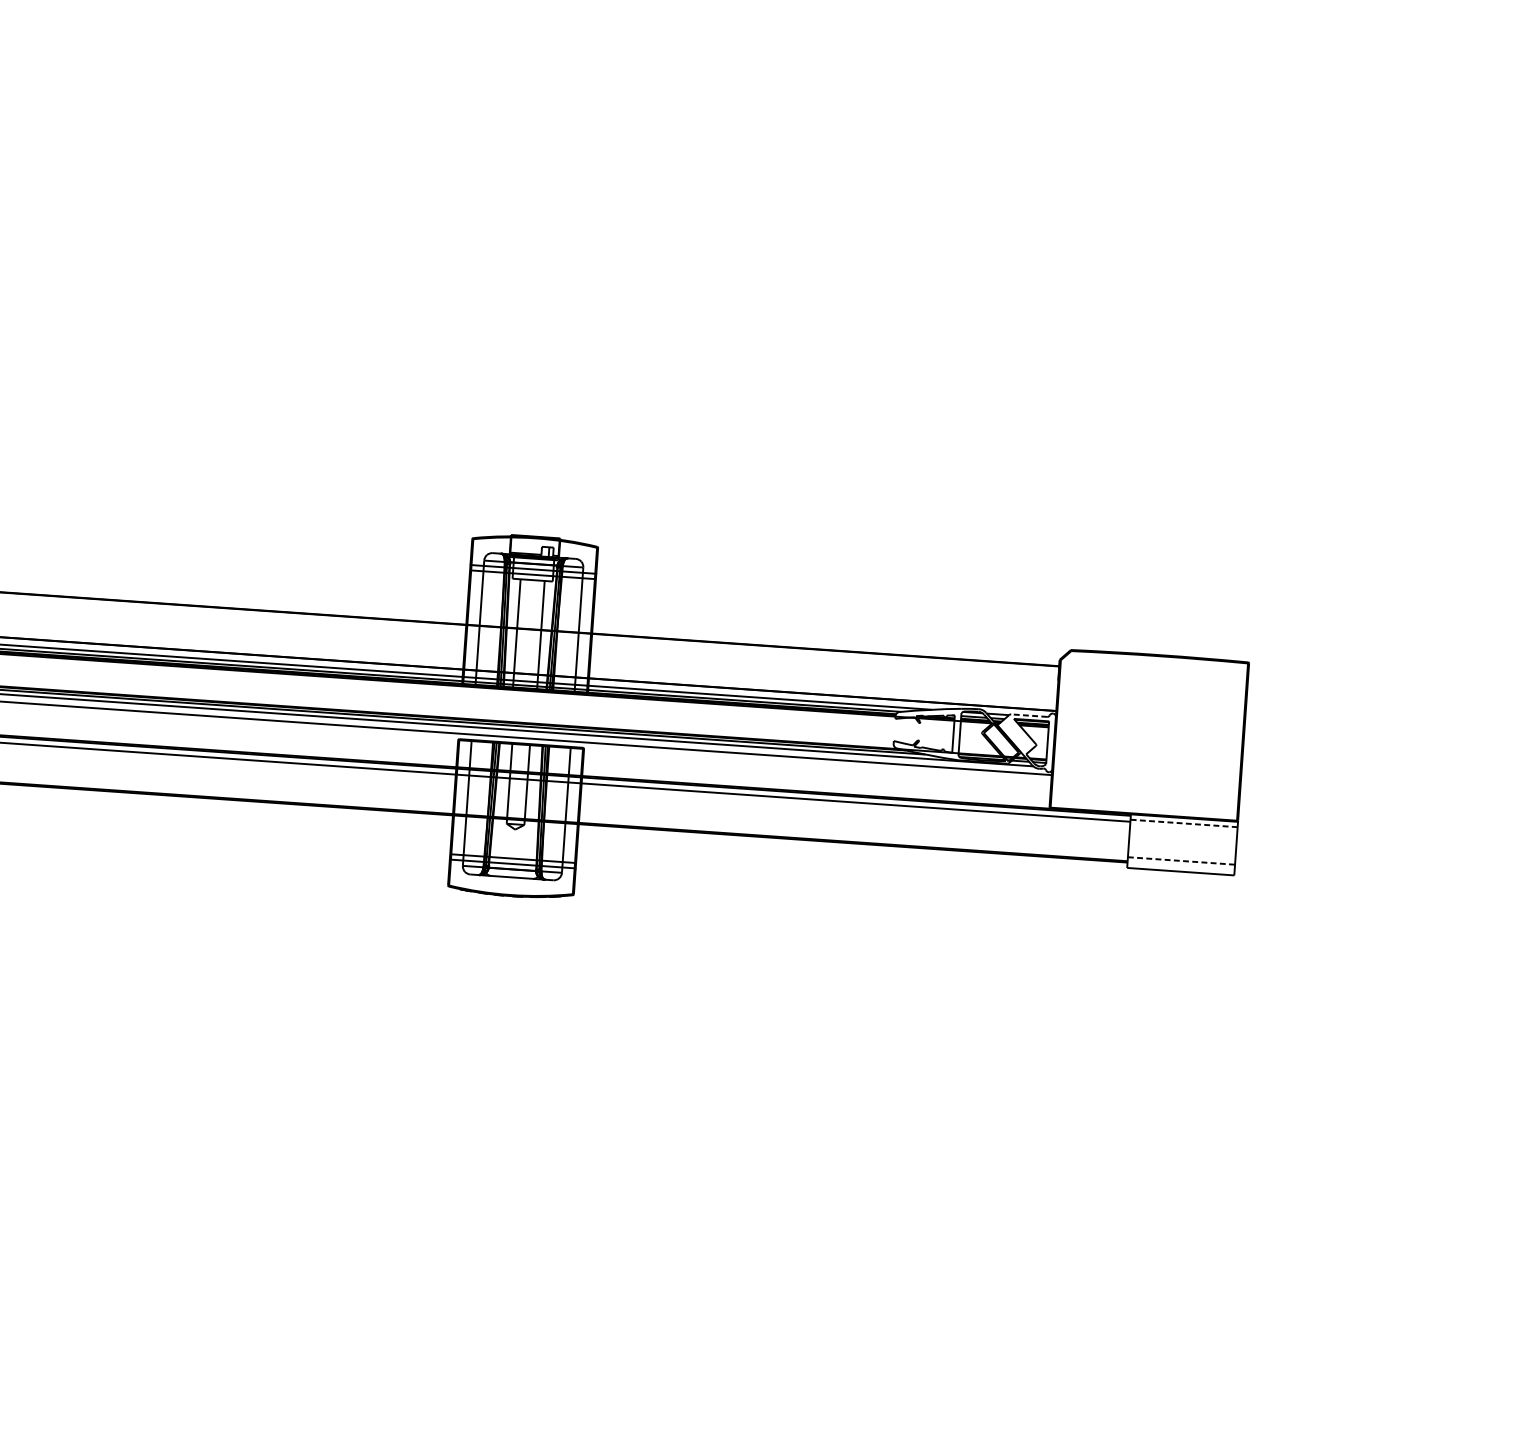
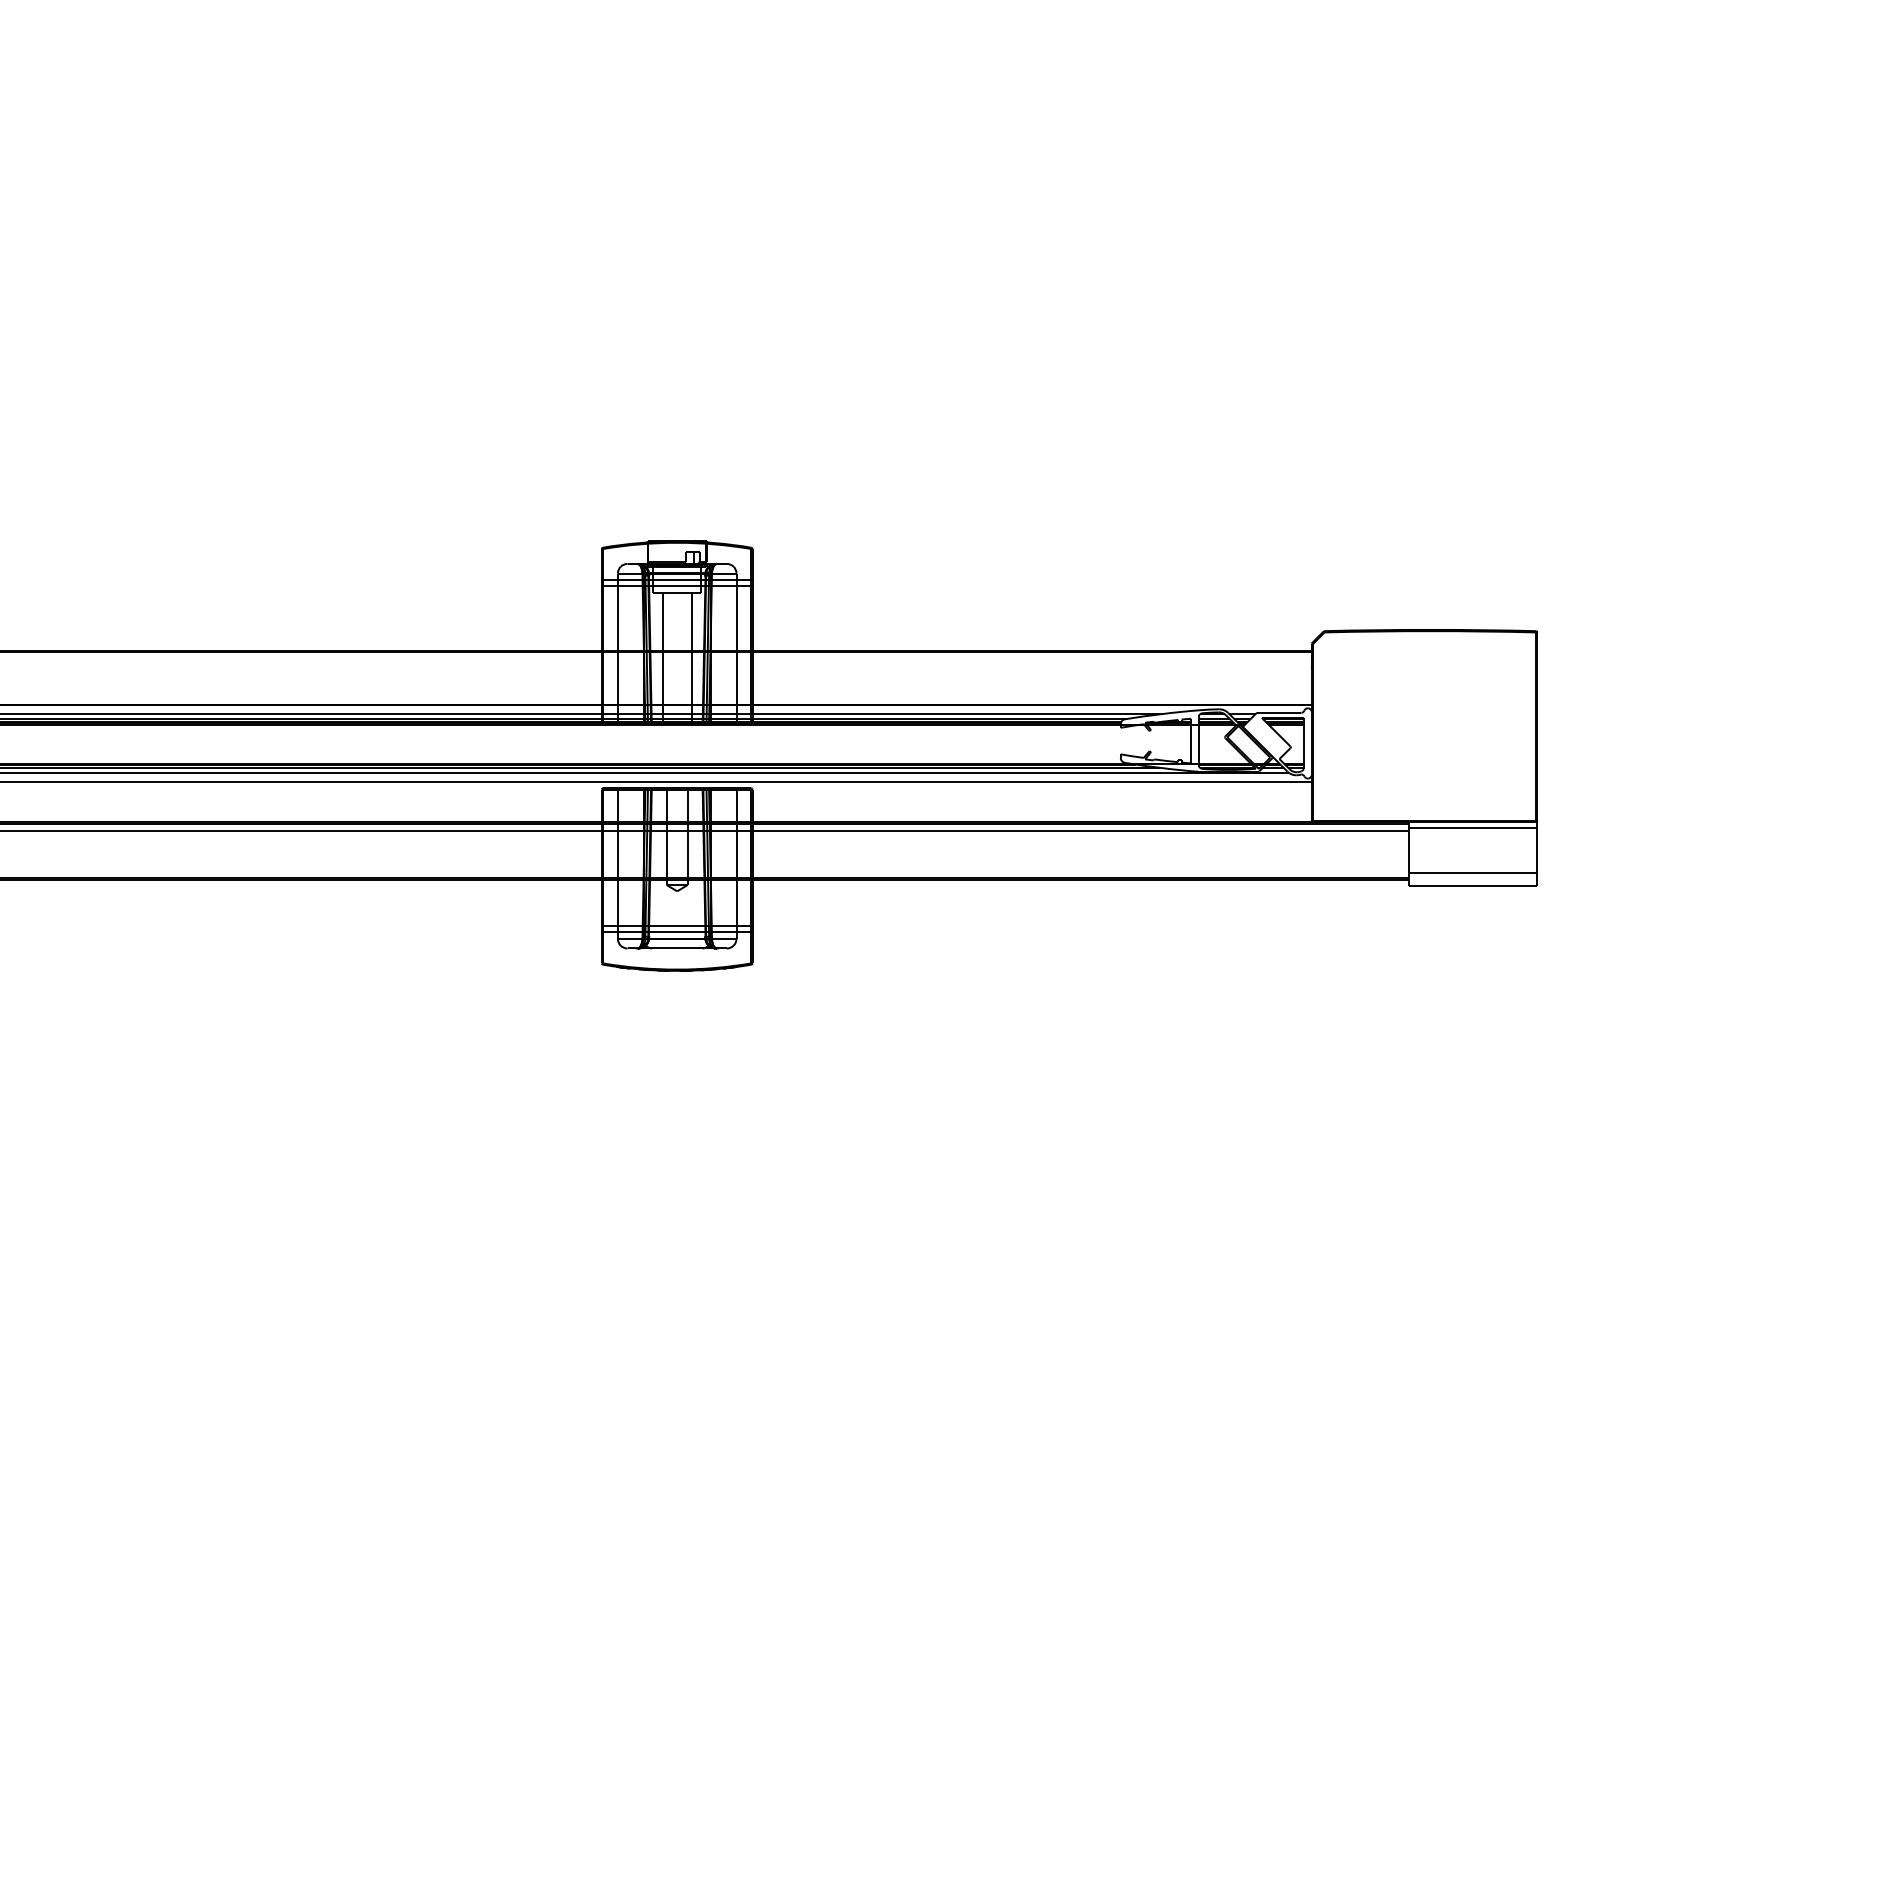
line: (1028, 715) -> (1279, 712), dashed -> solid
line: (1183, 823) -> (1472, 828), dashed -> solid
line: (1181, 861) -> (1473, 873), dashed -> solid

